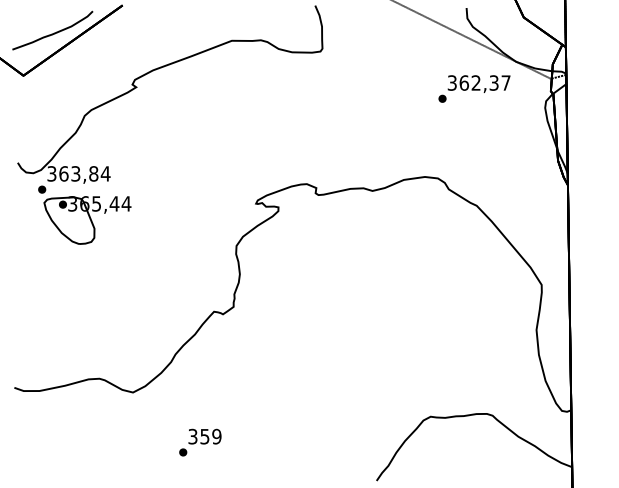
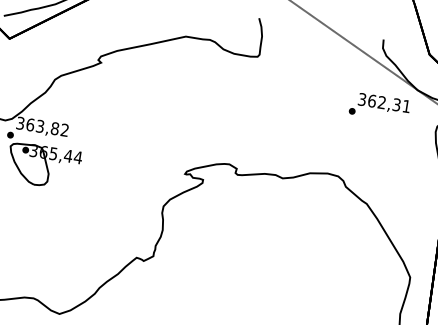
text: (505, 82) -> (406, 105), 362,37 -> 362,31
text: (105, 173) -> (64, 129), 363,84 -> 363,82

